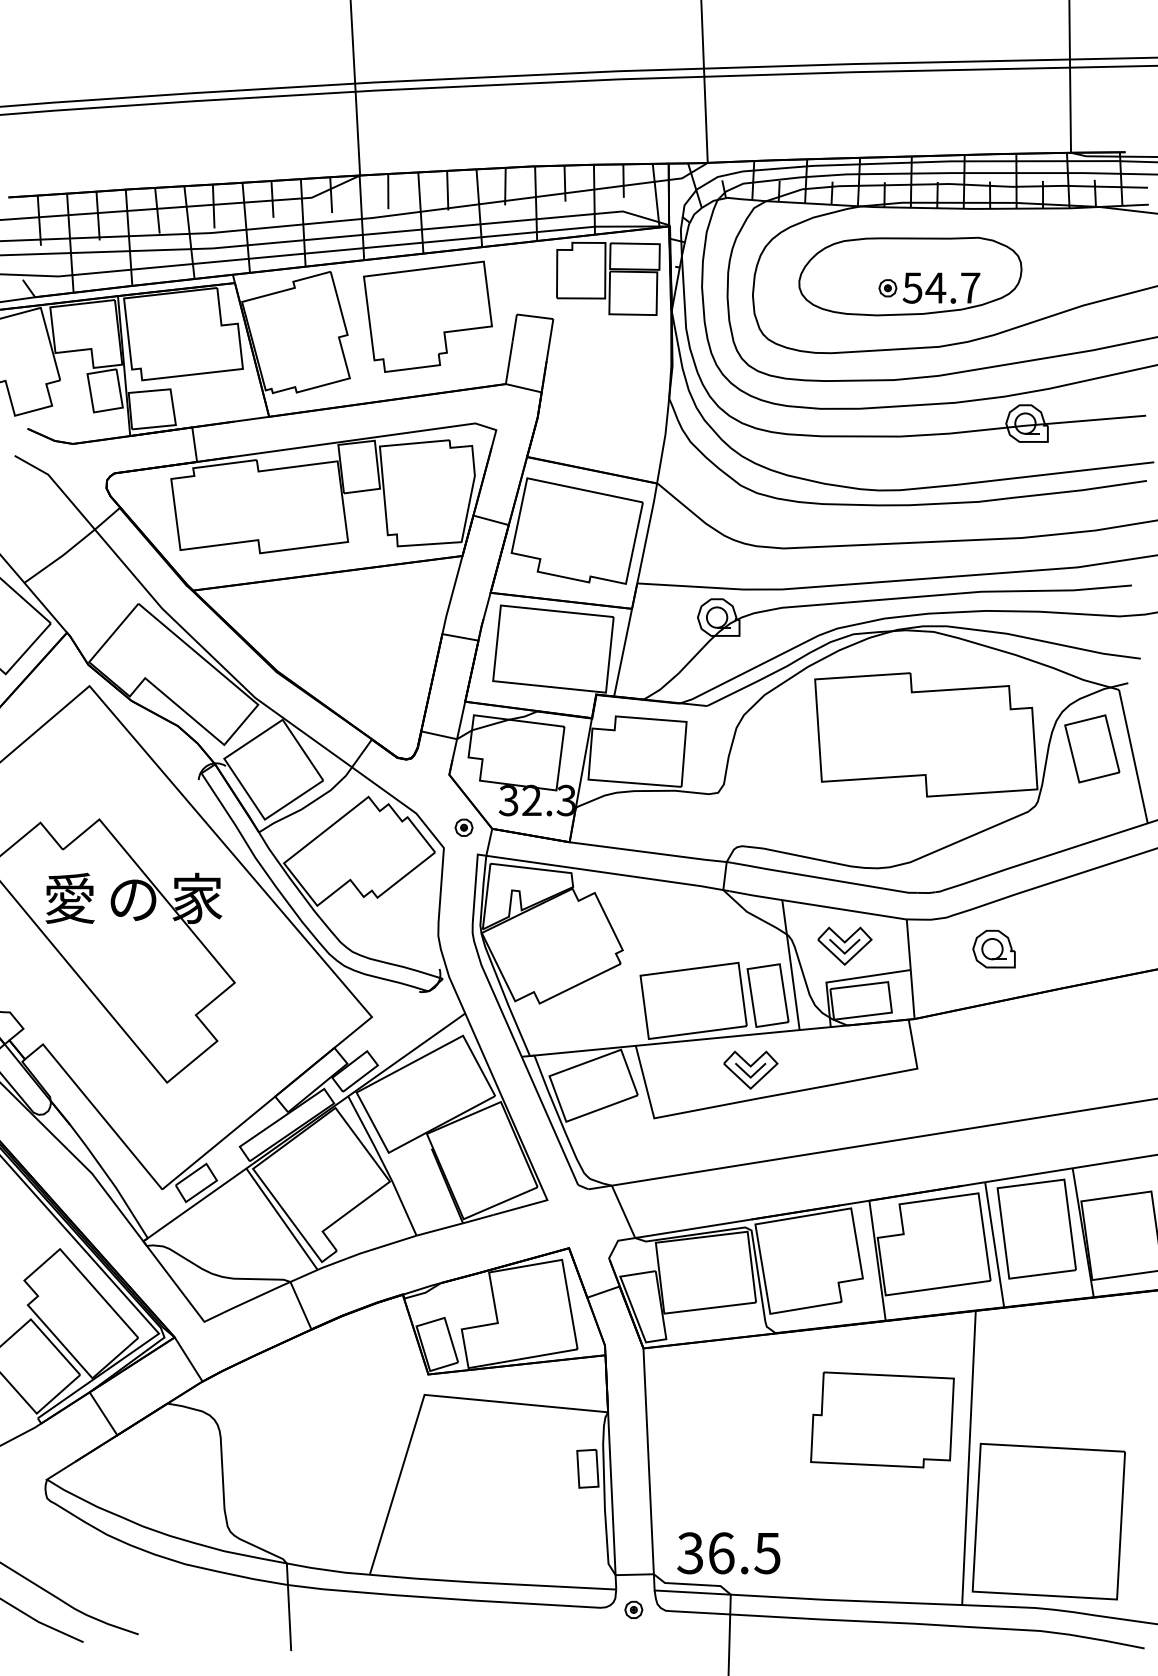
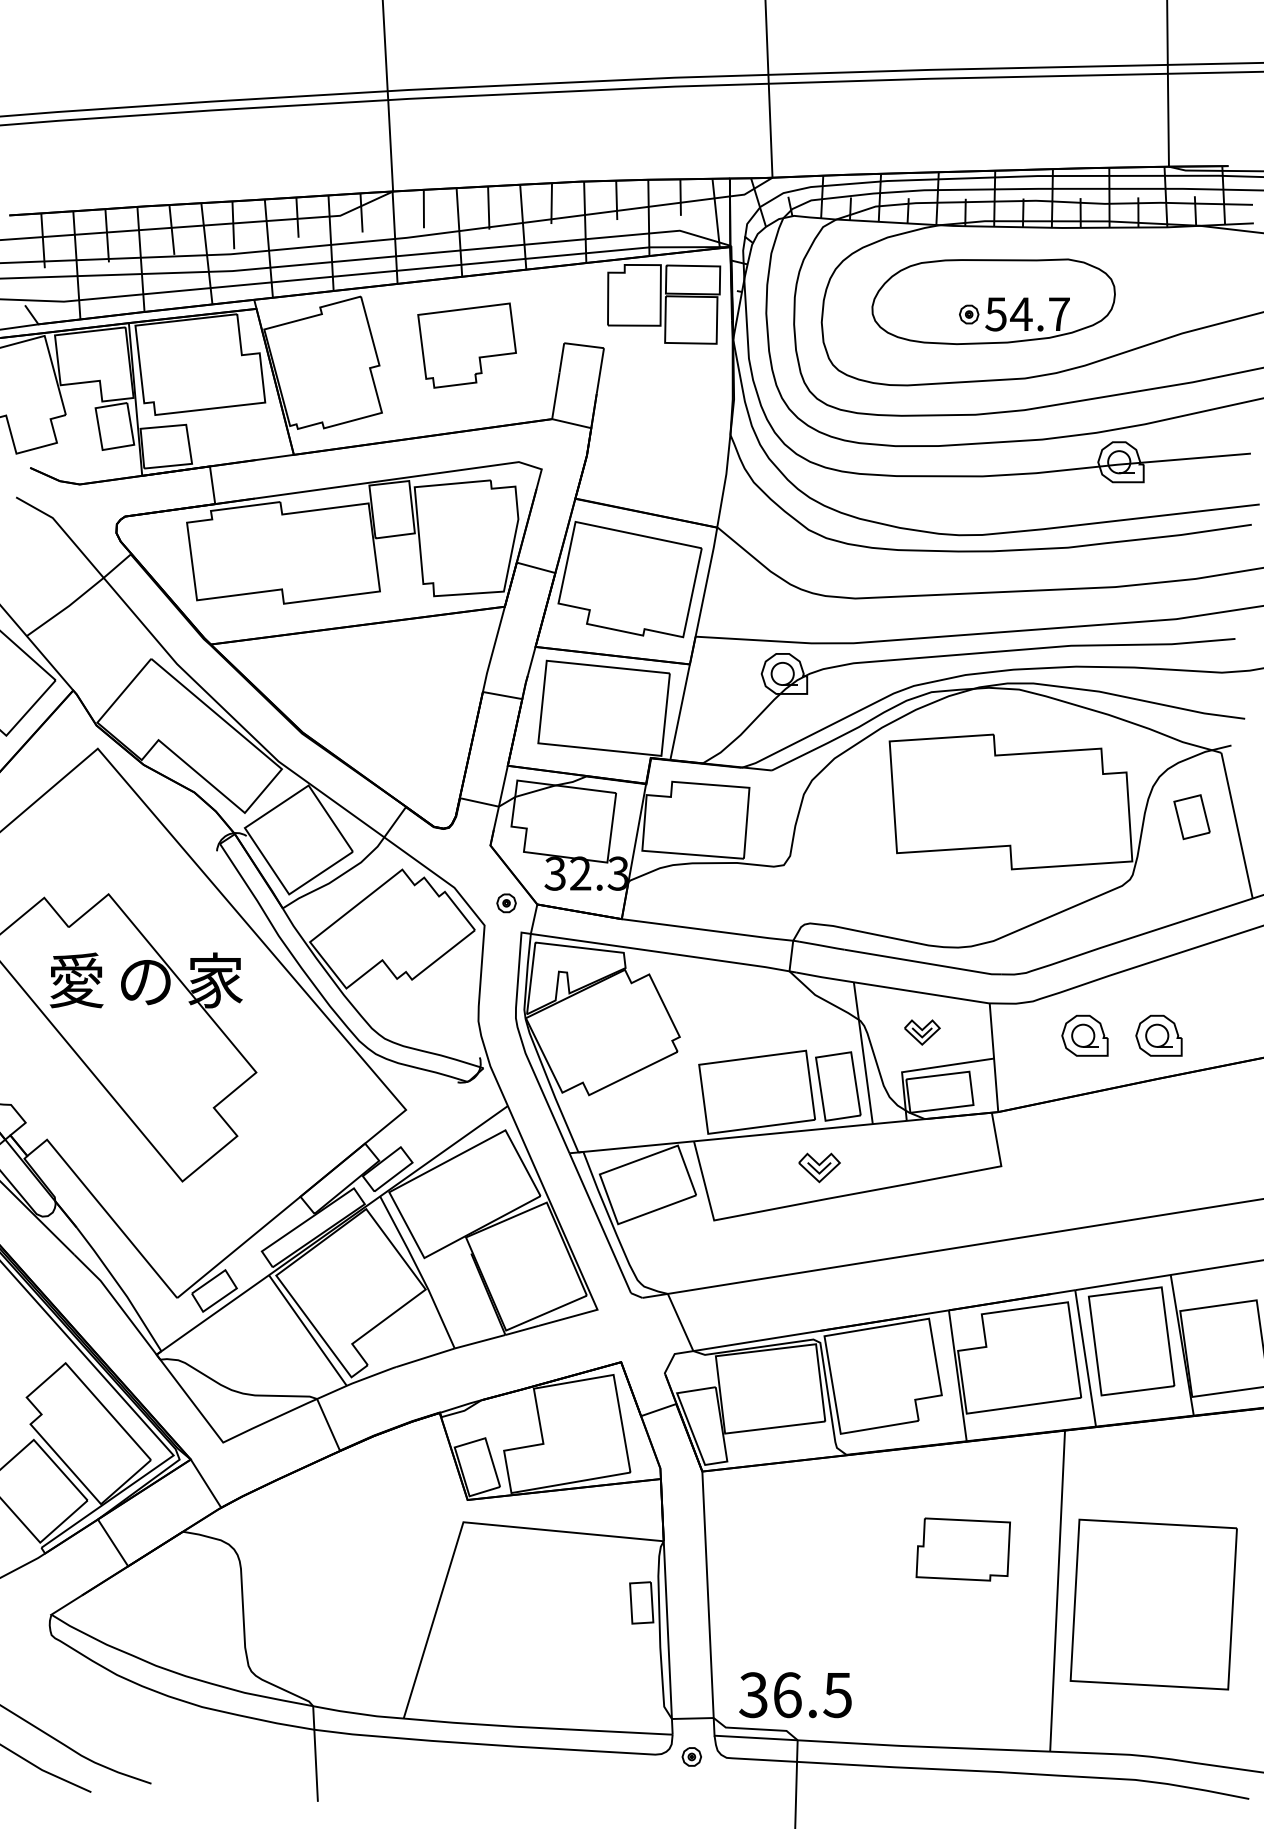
part: (427, 316) -> (466, 345), size x0.7
part: (1091, 748) -> (1191, 816), size x0.6
part: (845, 946) -> (922, 1032), size x0.6
part: (1061, 948) -> (1158, 1035), added
part: (750, 1069) -> (819, 1167), size x0.7
part: (882, 1419) -> (963, 1549), size x0.6
part: (1048, 1521) -> (1153, 1604), moved

